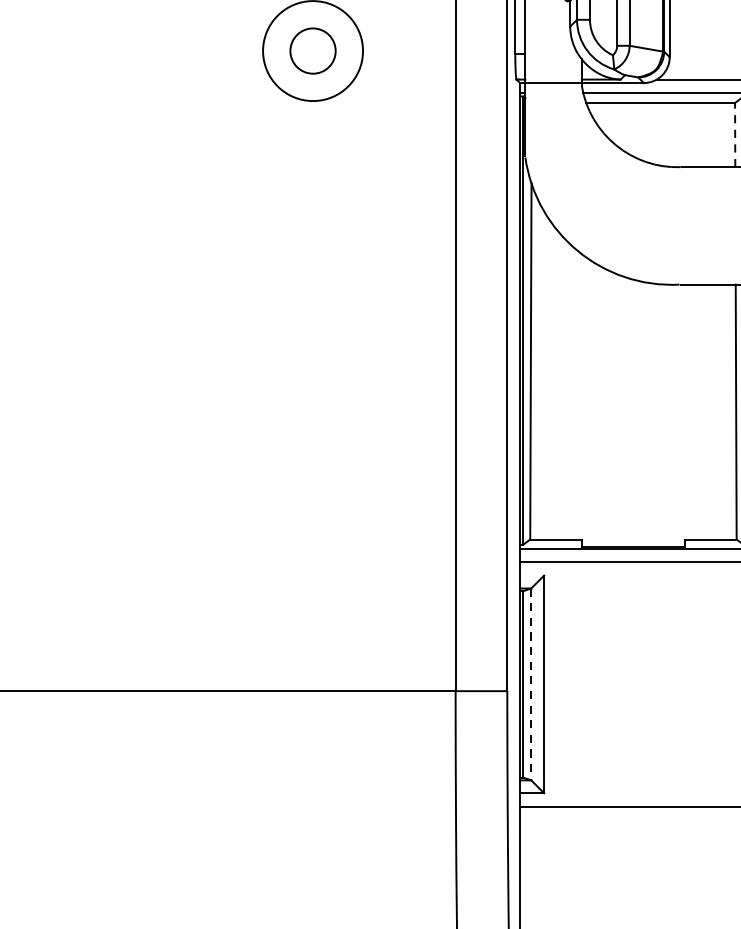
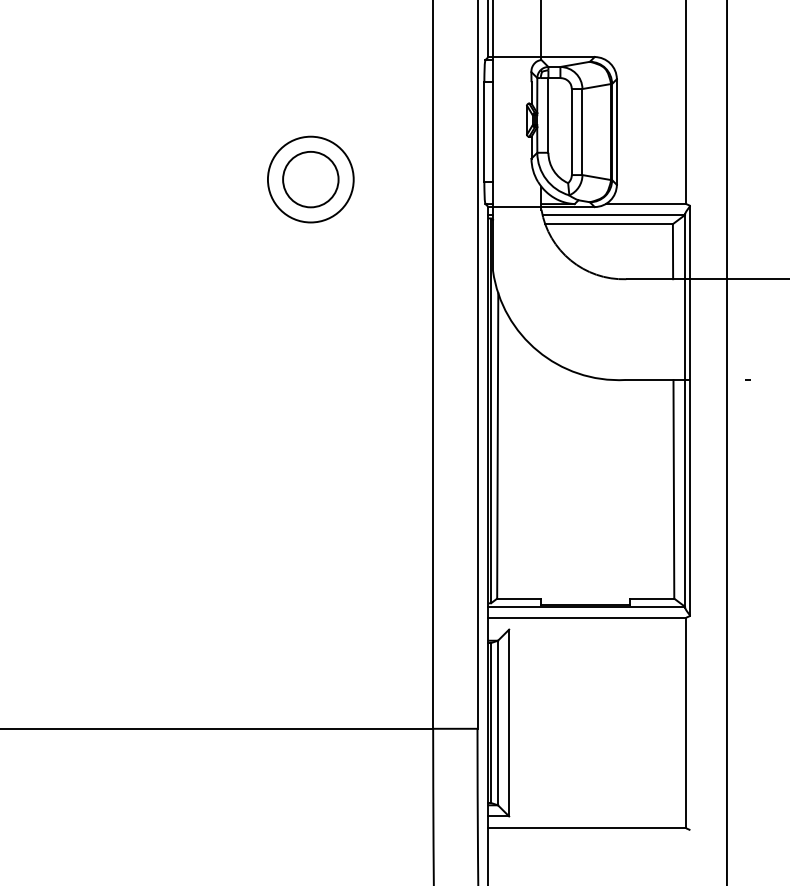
circle: (312, 50) -> (310, 179), size x1.43
line: (735, 134) -> (673, 251), dashed -> solid
line: (531, 684) -> (498, 723), dashed -> solid

